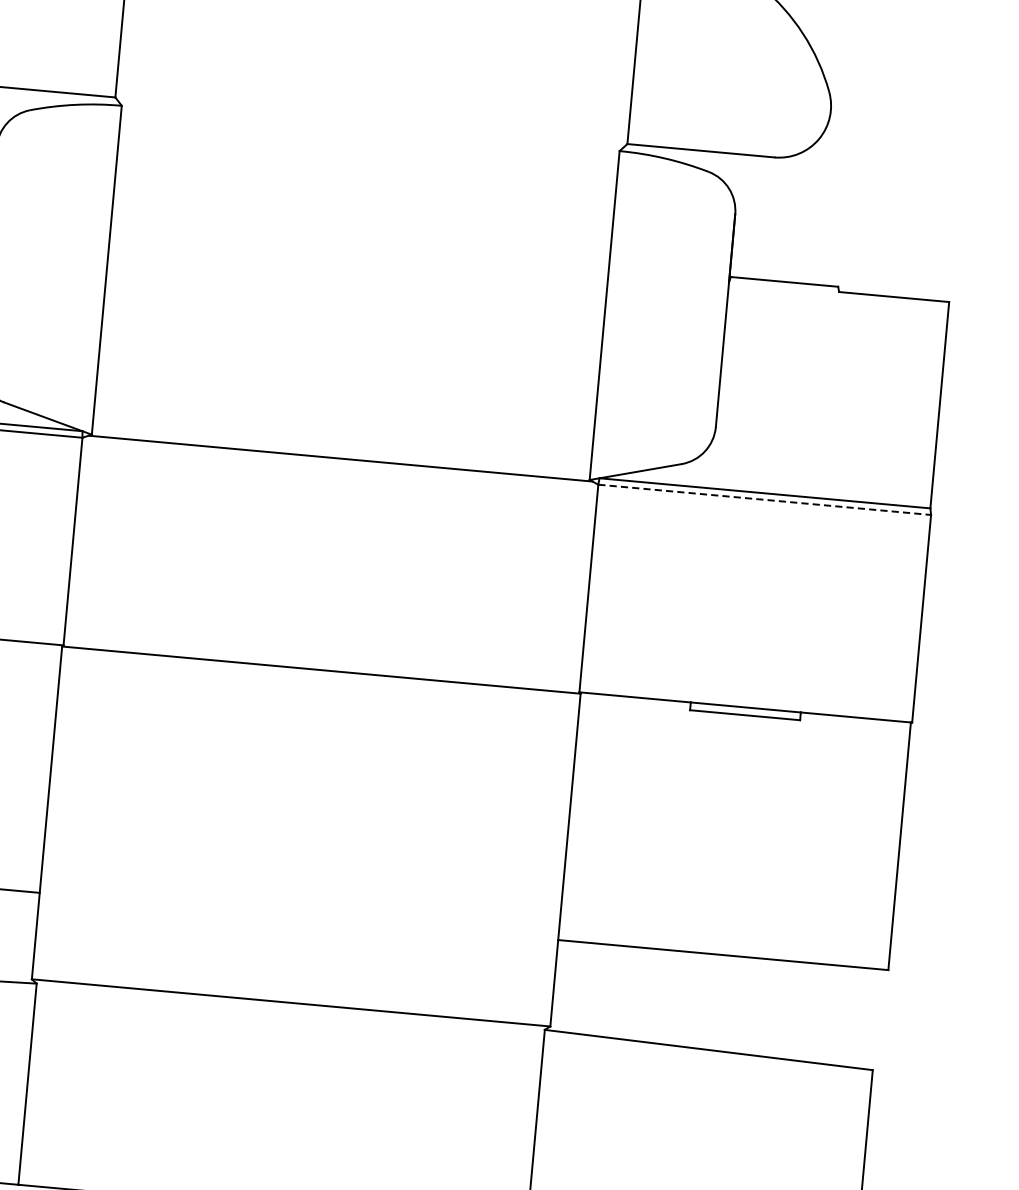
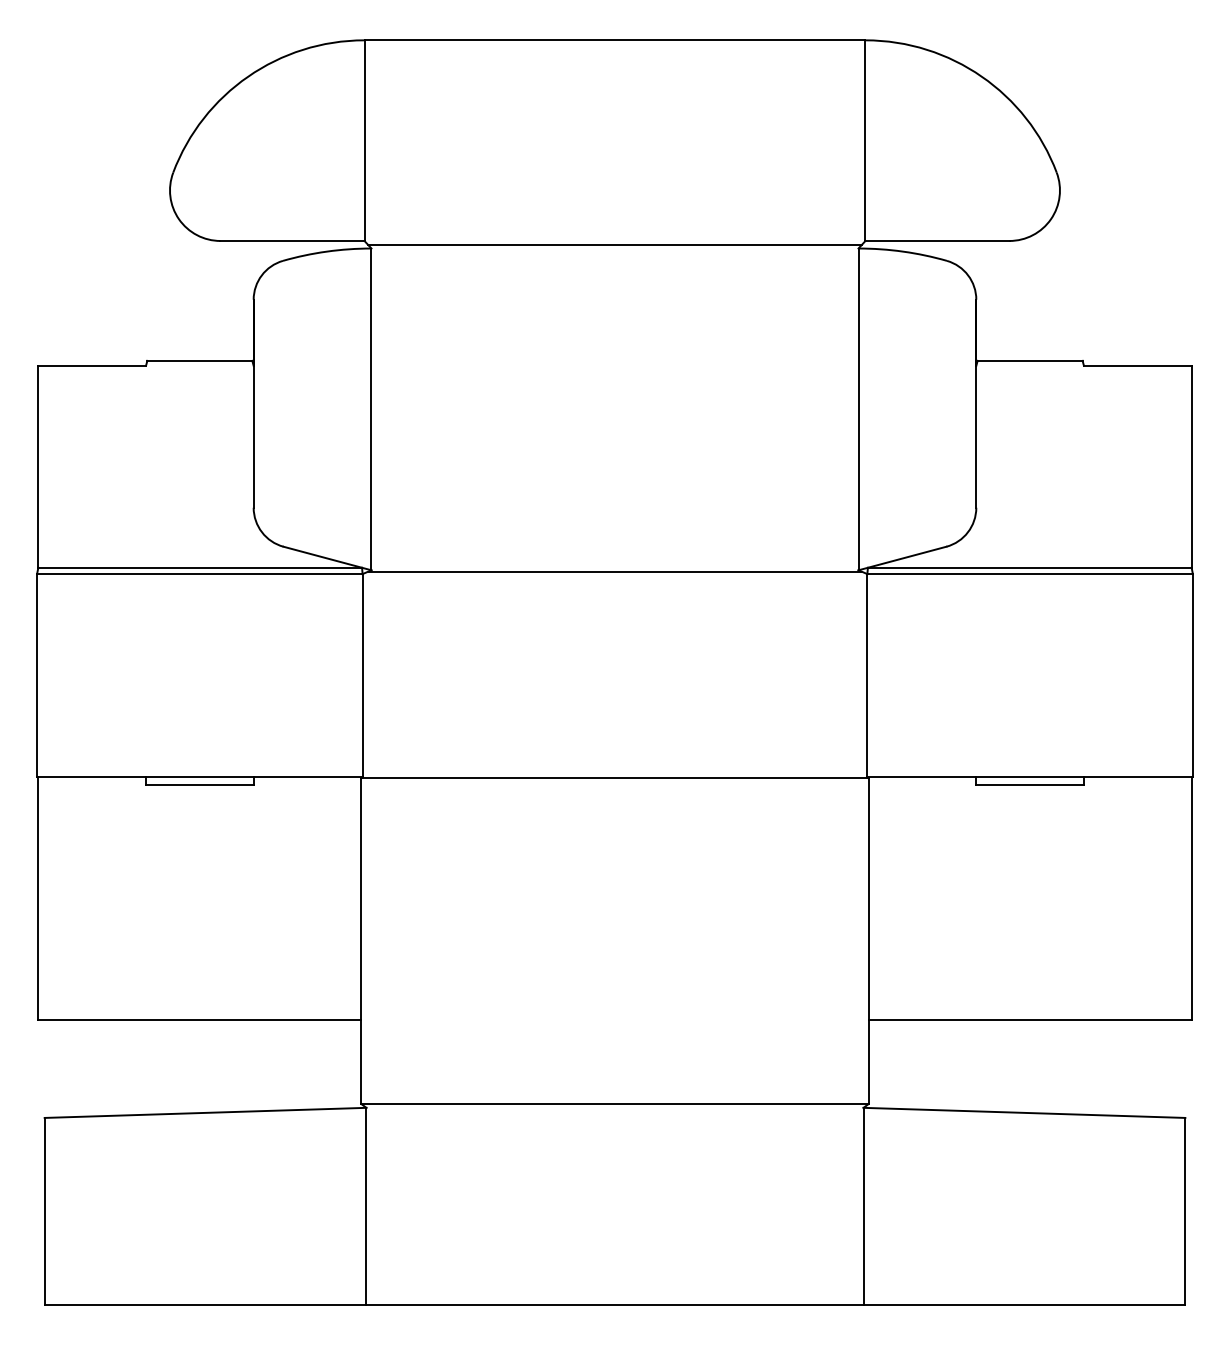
line: (370, 124) -> (614, 244), added
line: (765, 500) -> (1030, 574), dashed -> solid

